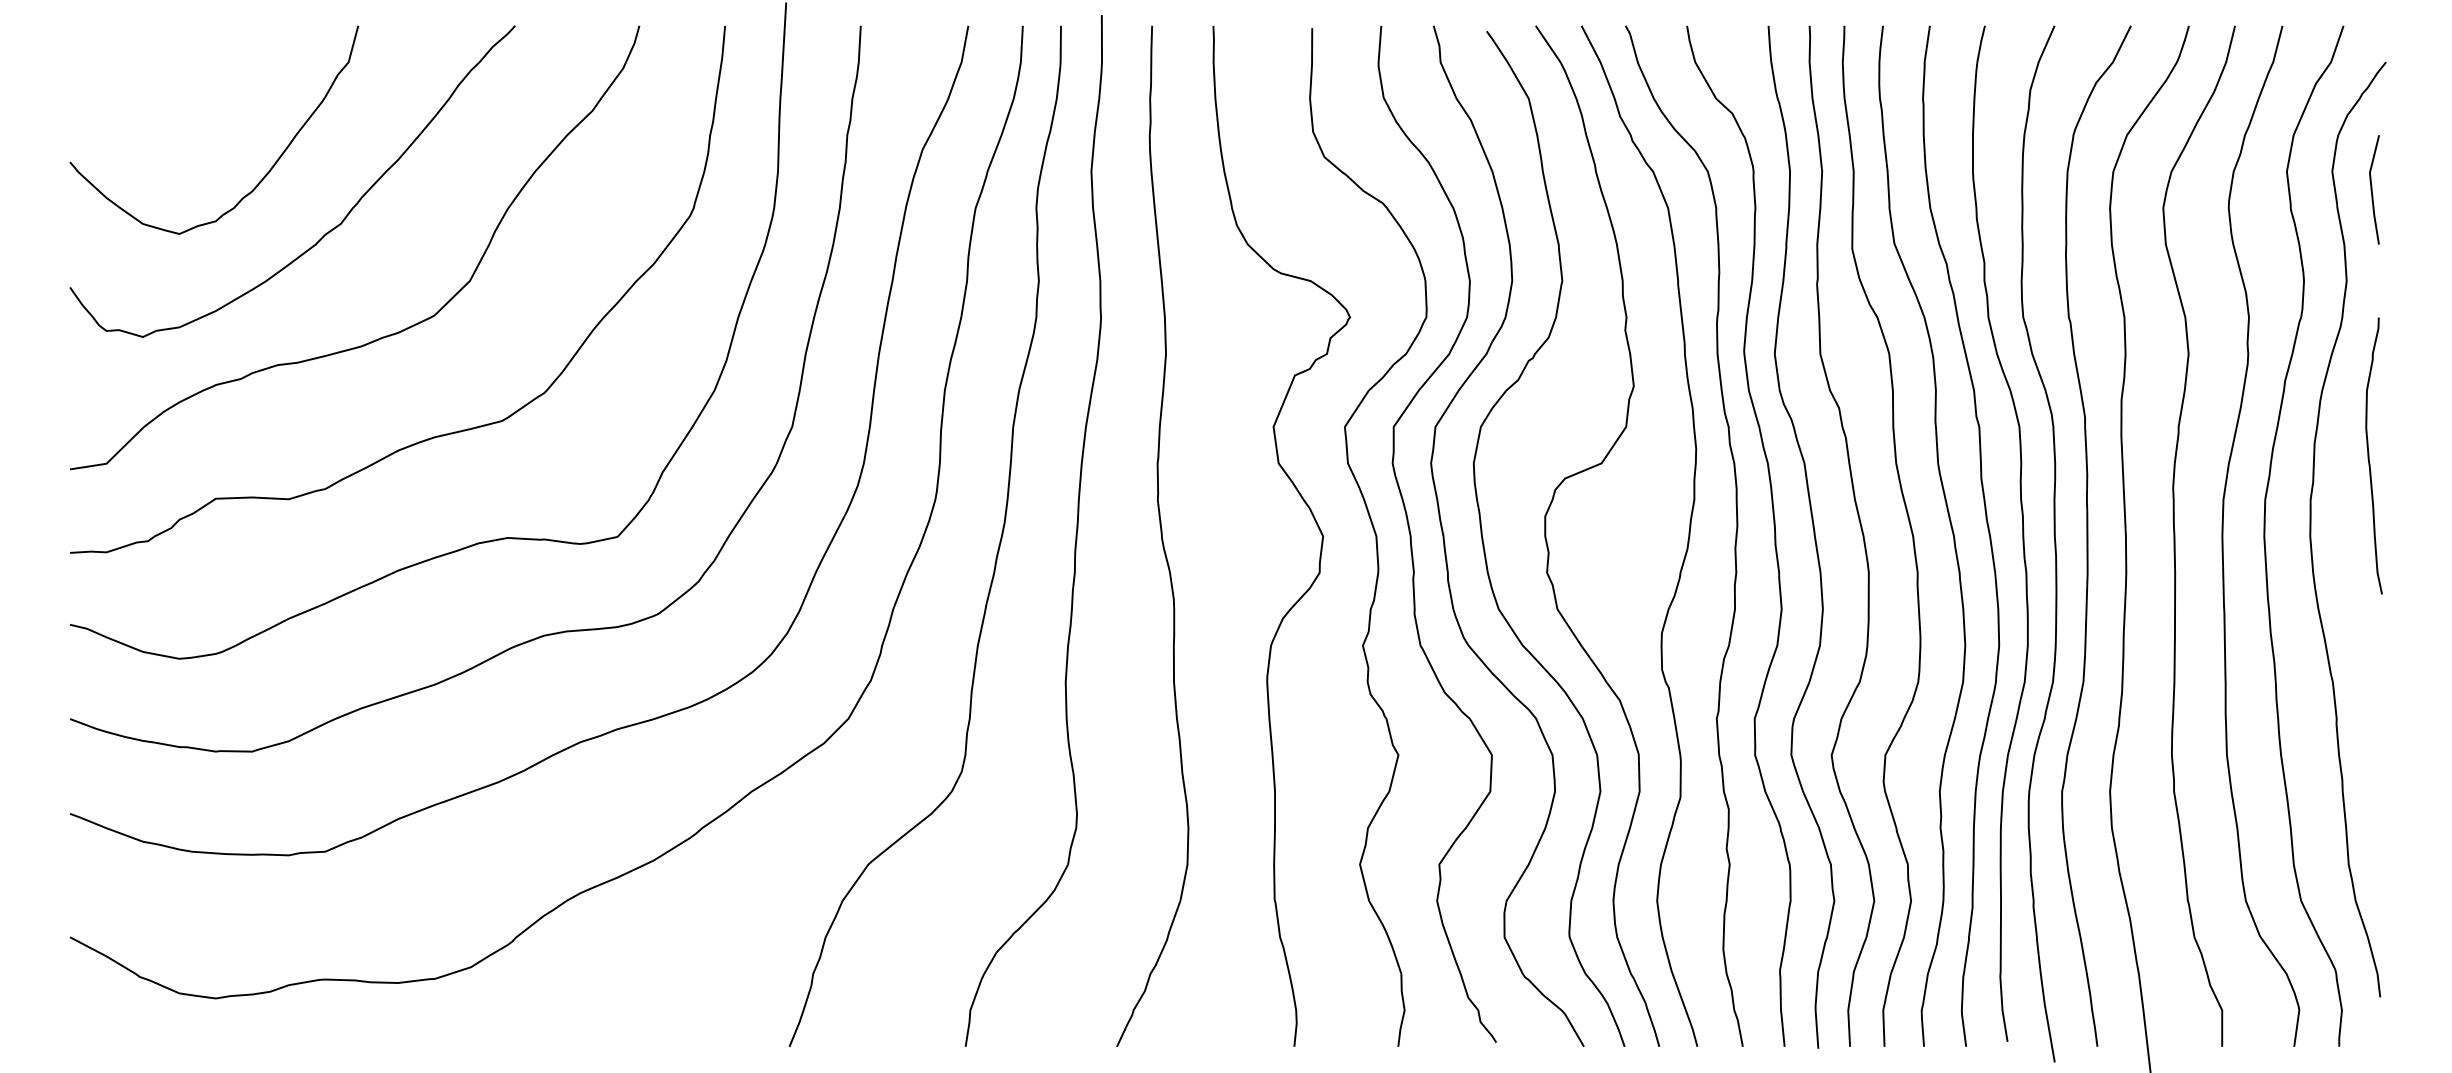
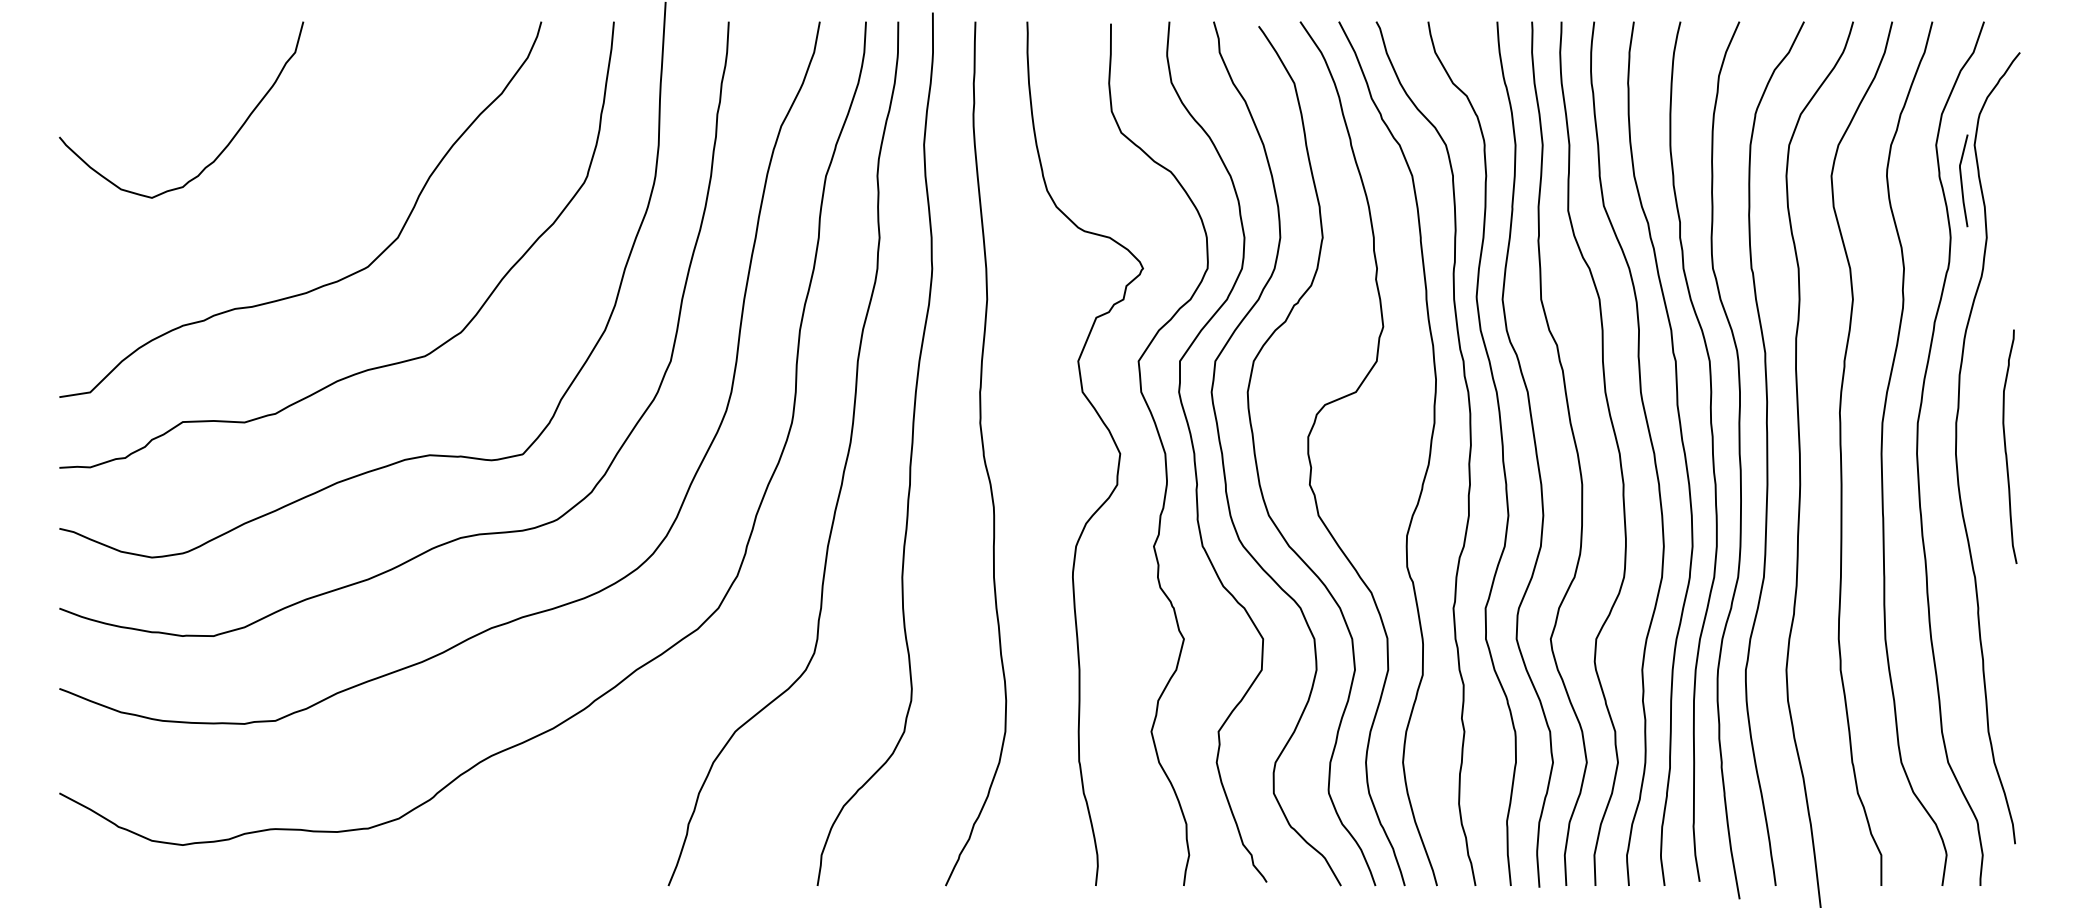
curve: (2372, 189) -> (1962, 180), moved
curve: (326, 232) -> (276, 196), removed
curve: (2369, 455) -> (2006, 446), moved

